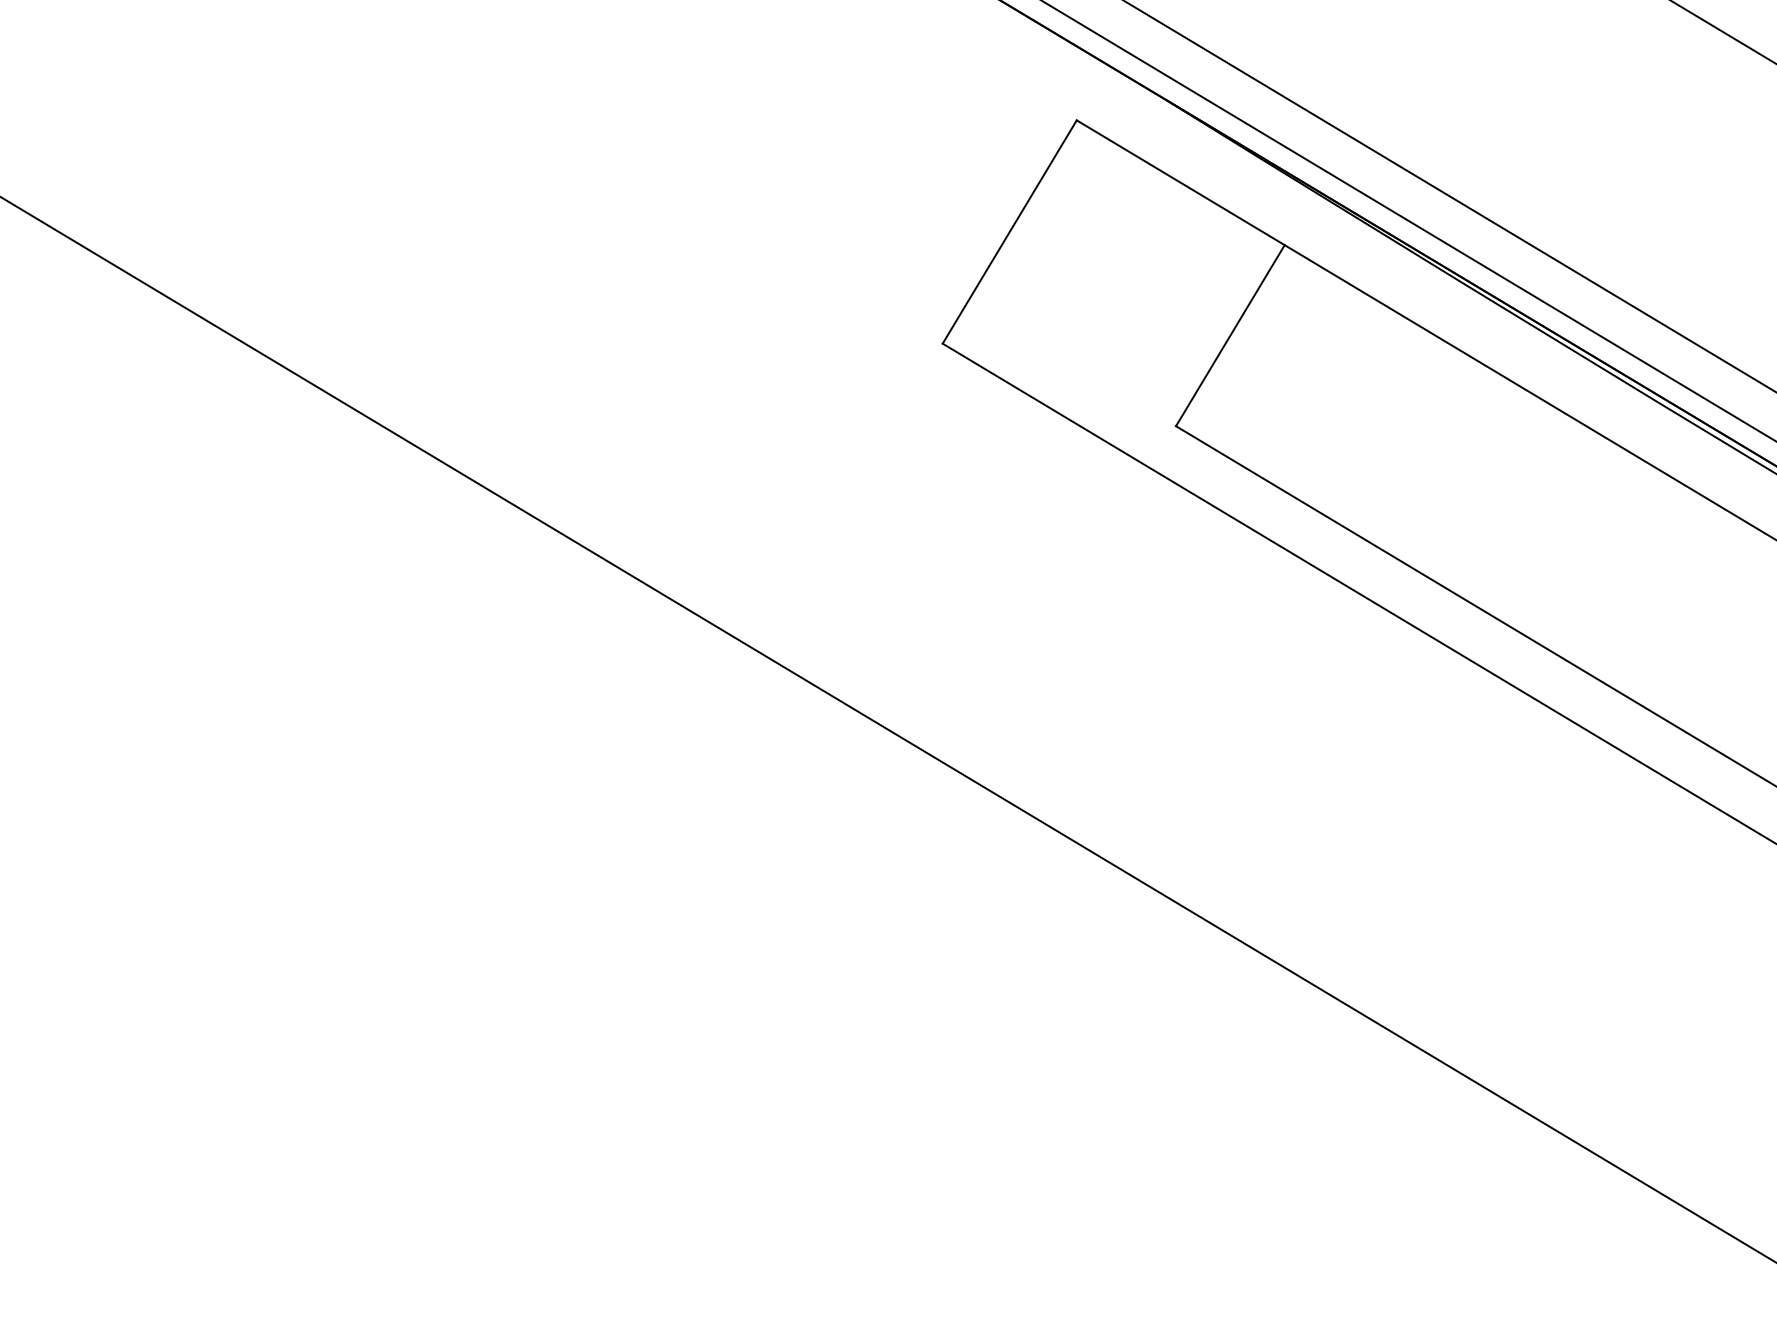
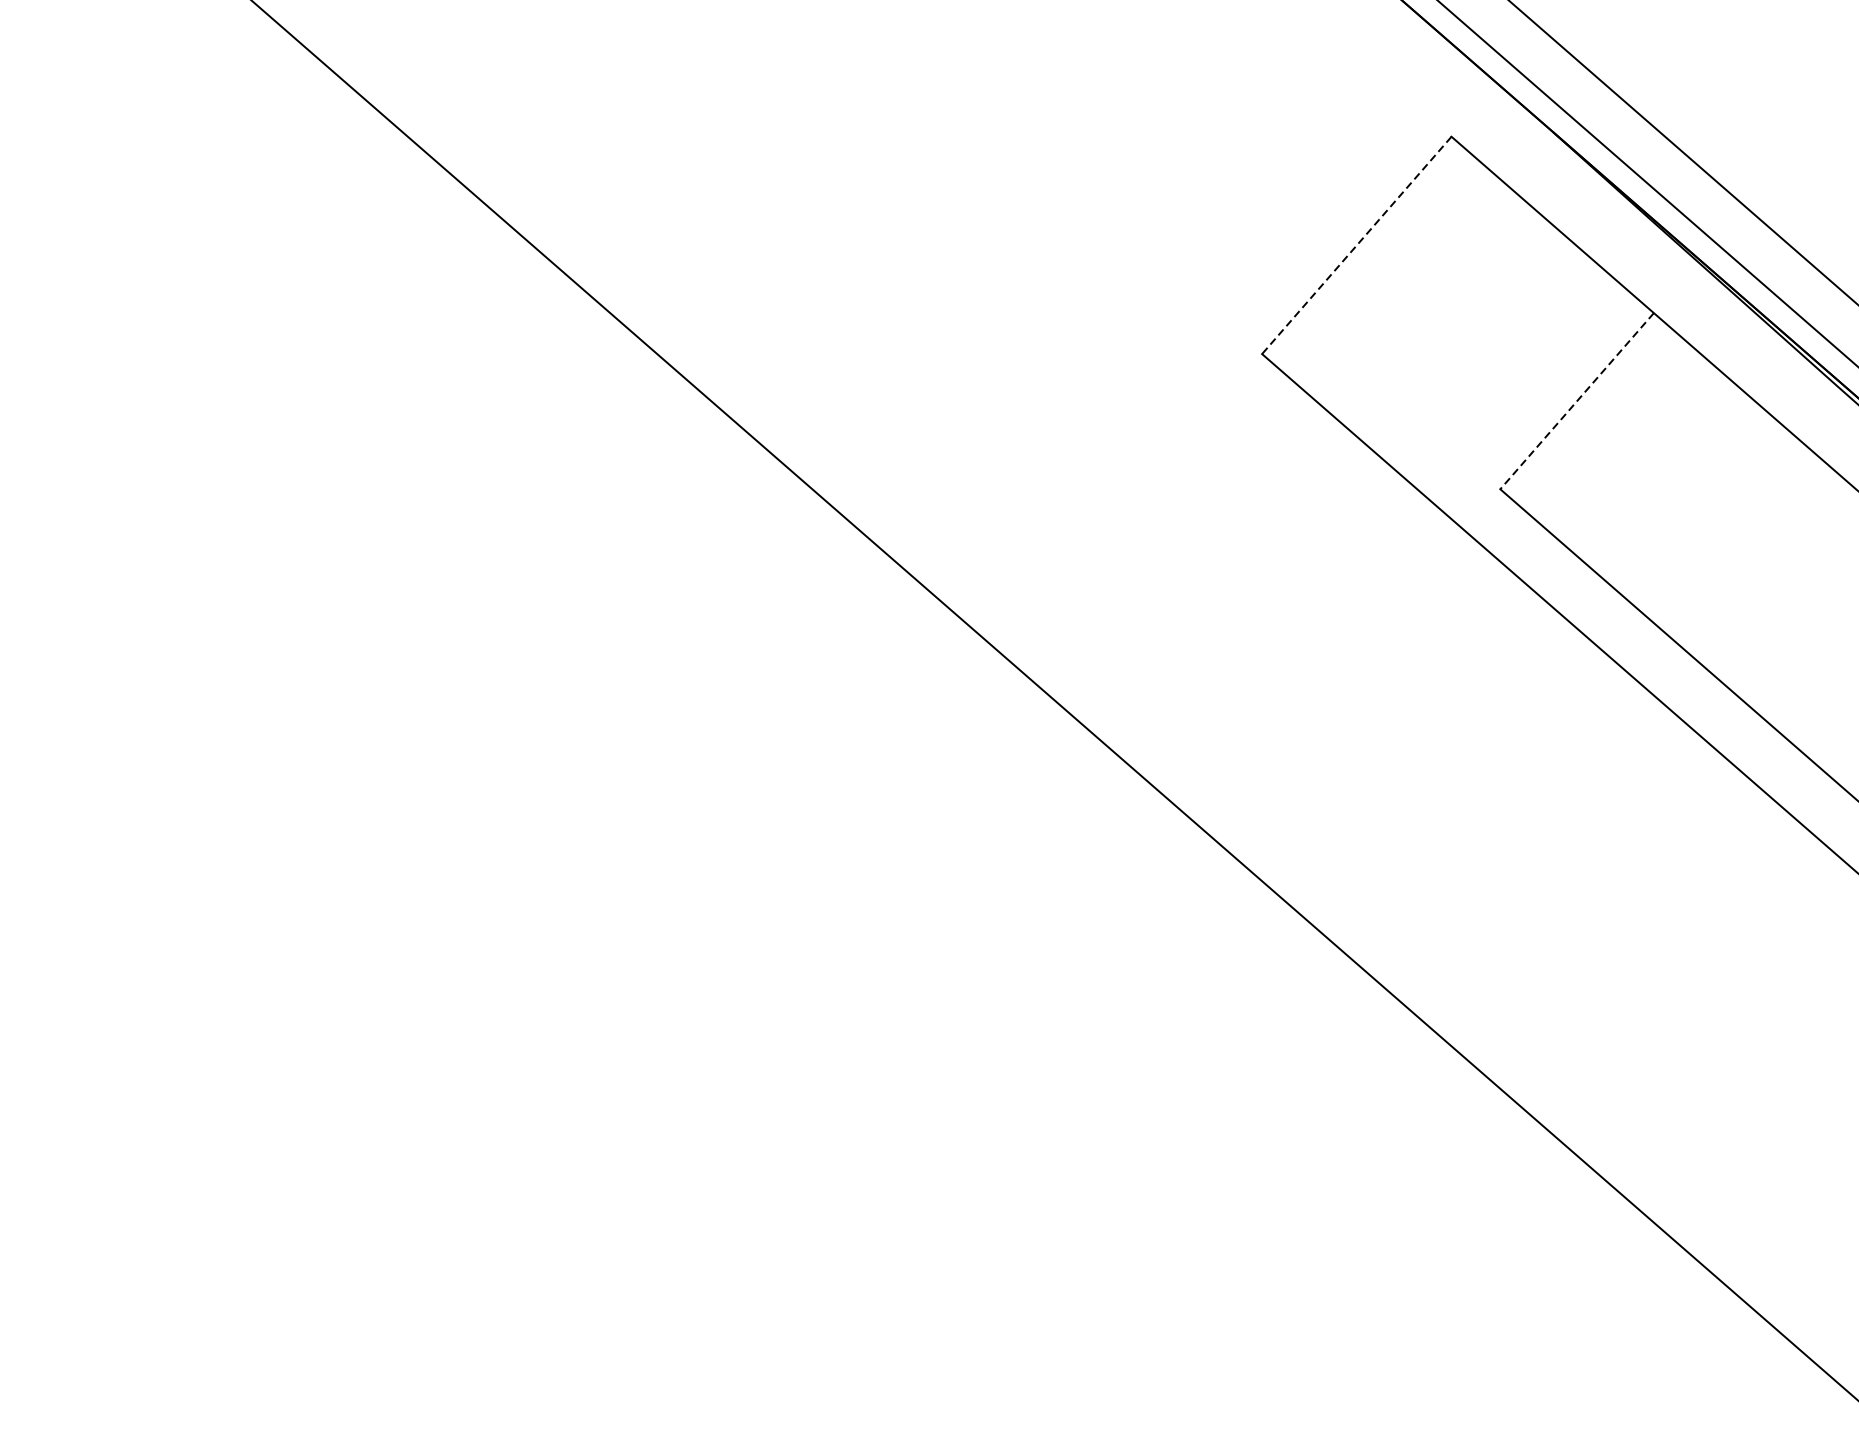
line: (1009, 232) -> (1356, 245), solid -> dashed
line: (1230, 335) -> (1577, 401), solid -> dashed

